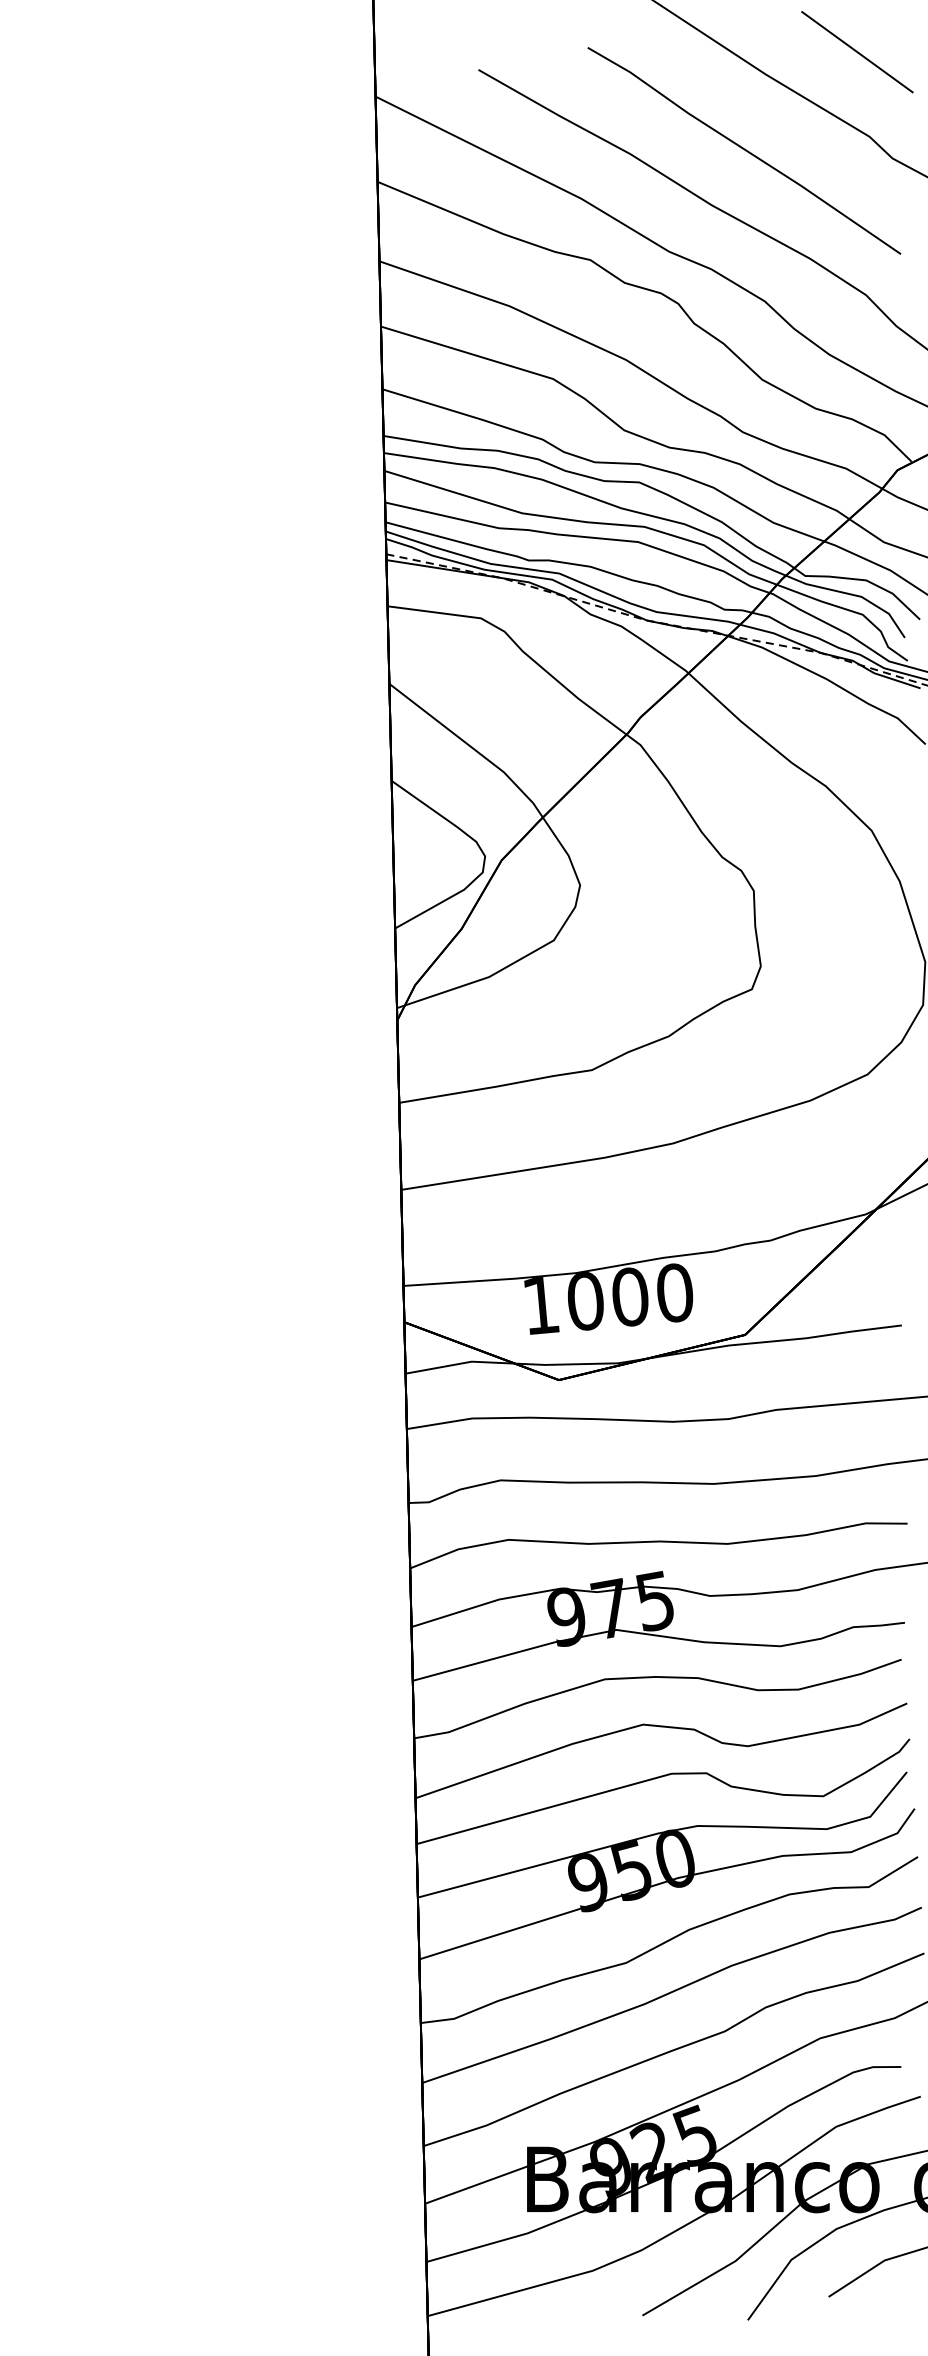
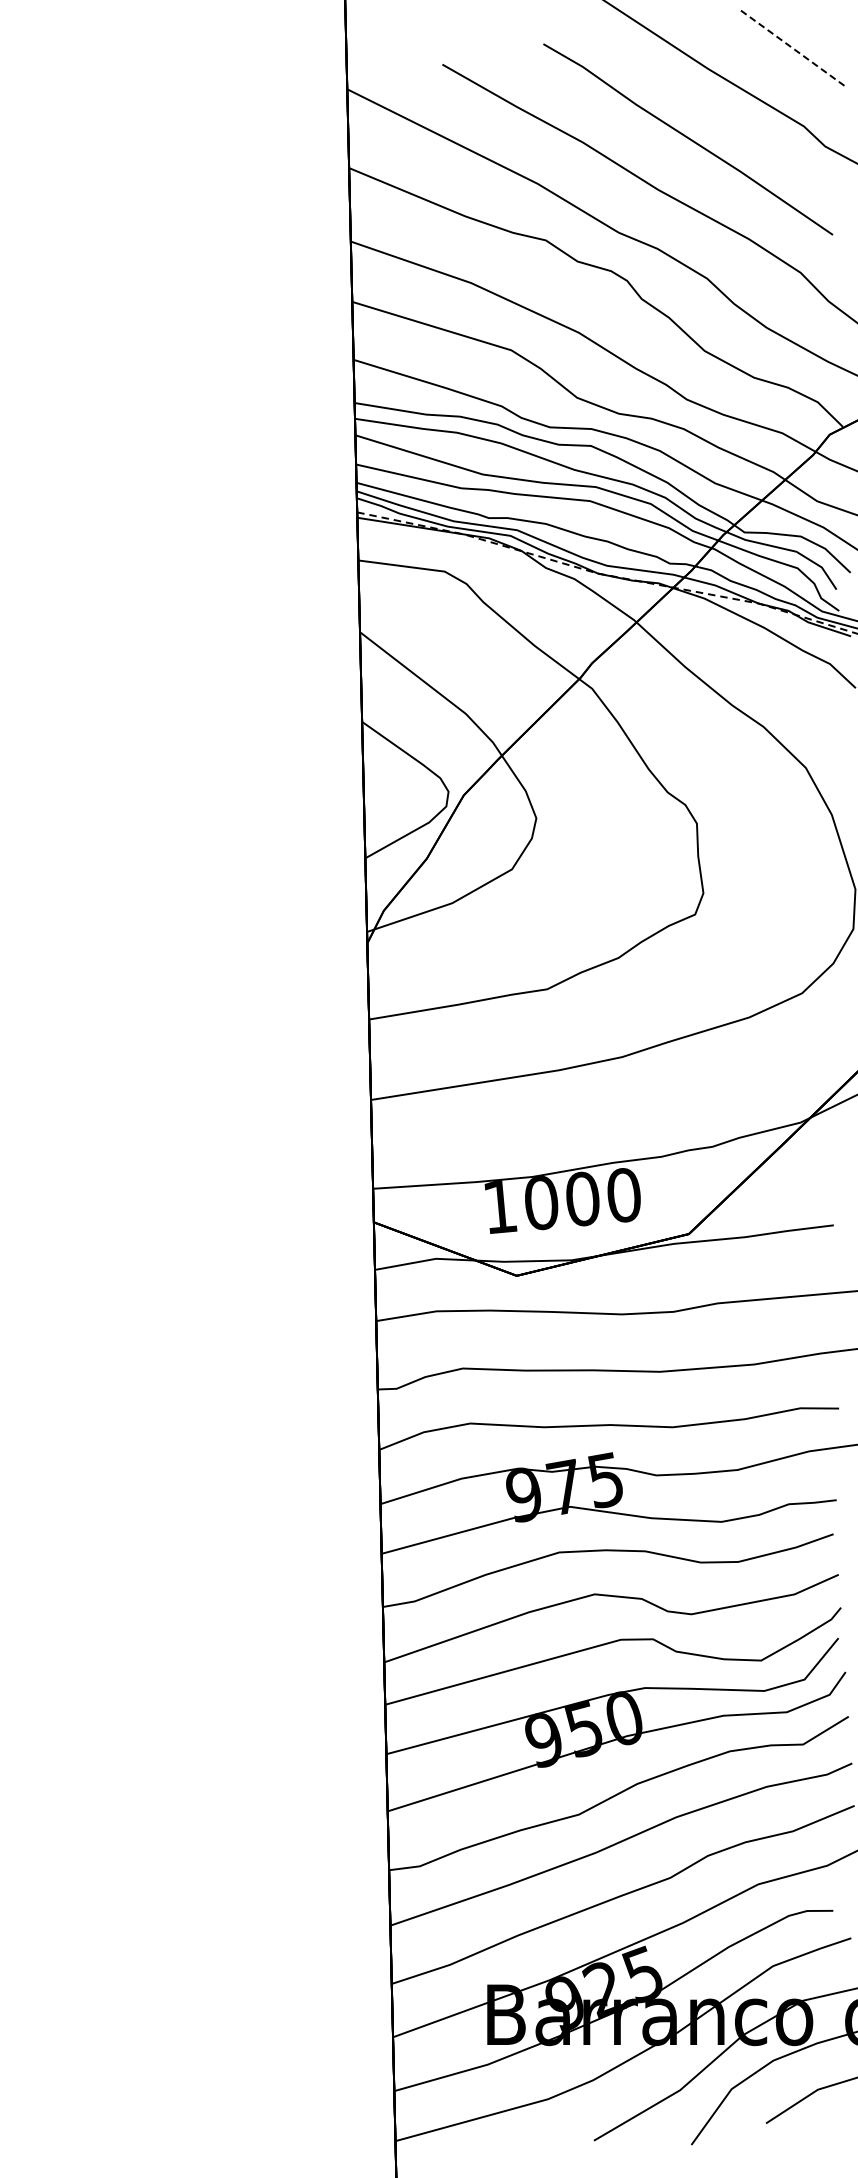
line: (857, 52) -> (792, 48), solid -> dashed

